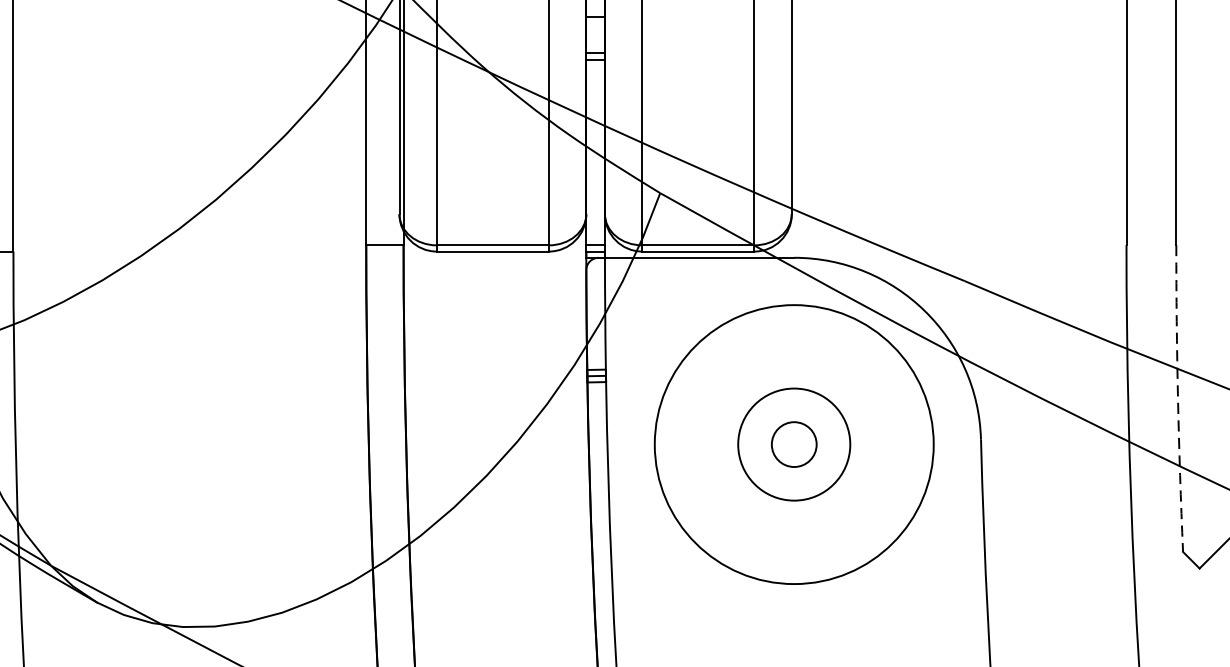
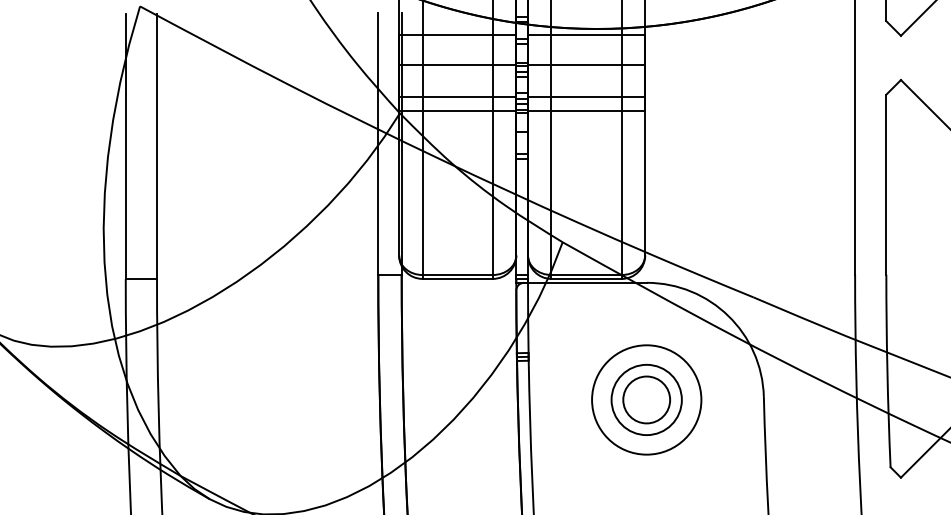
arc: (1178, 399) -> (887, 371), dashed -> solid
circle: (793, 443) -> (646, 399), size x0.62
circle: (793, 443) -> (646, 399), size x1.67

